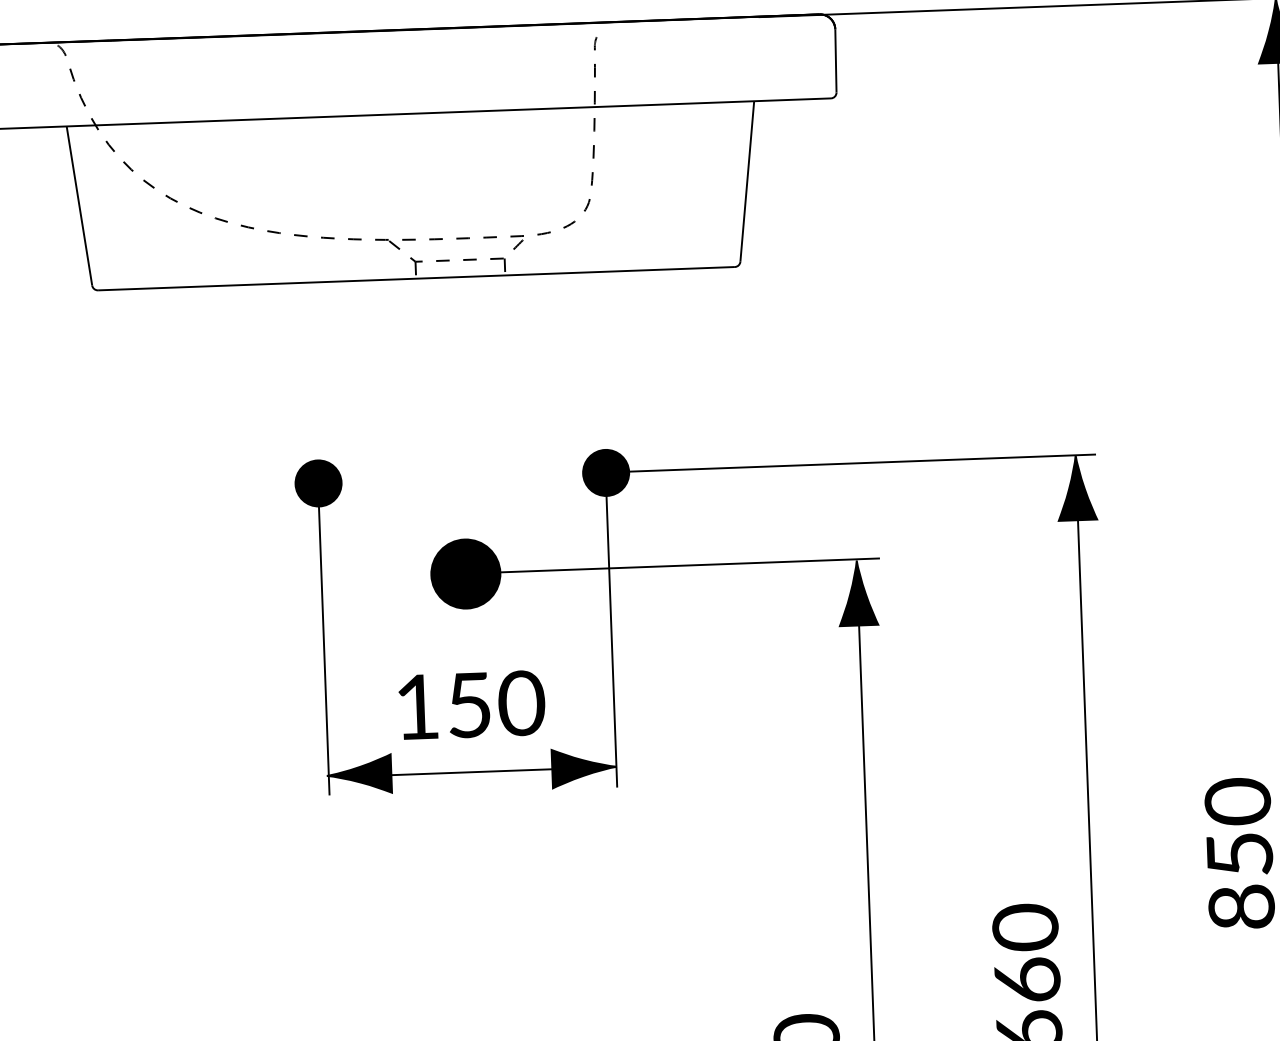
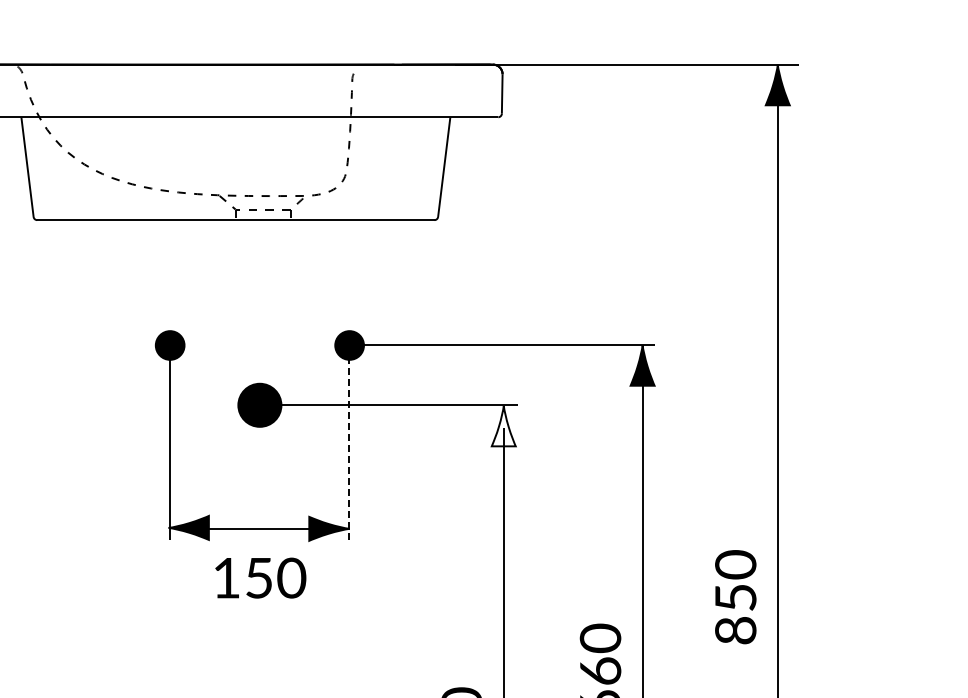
fill: (857, 592) -> (503, 425), removed
line: (611, 631) -> (349, 444), solid -> dashed
text: (471, 704) -> (260, 577), moved

